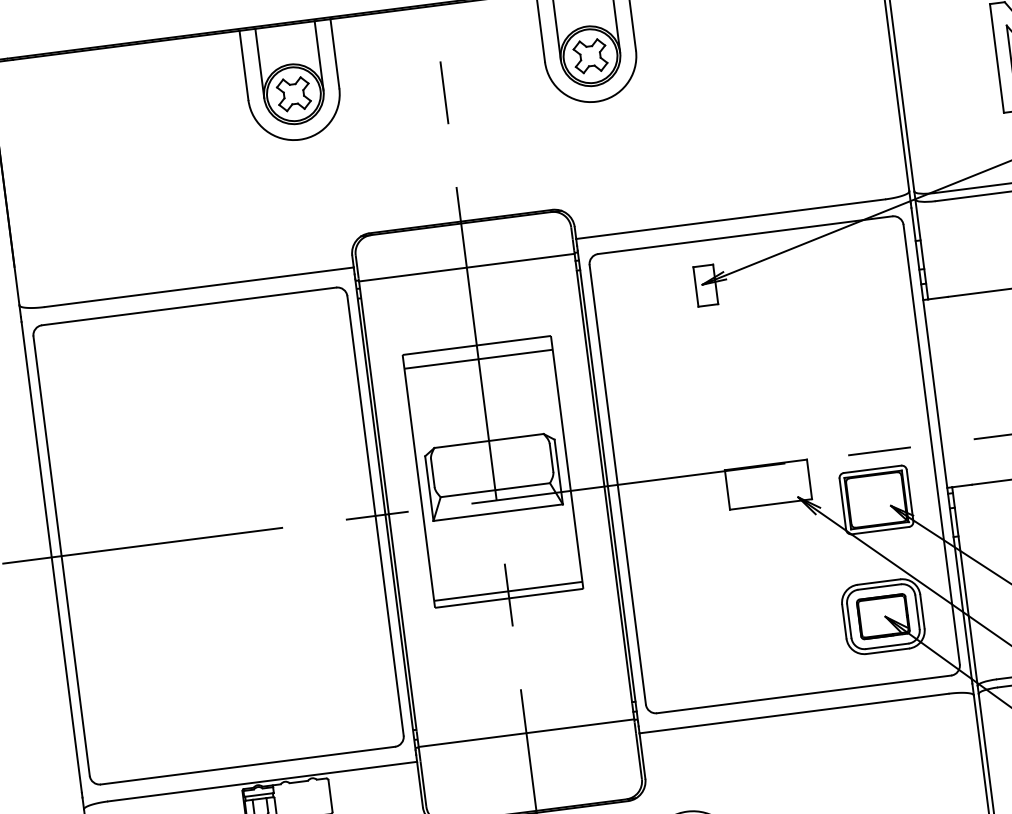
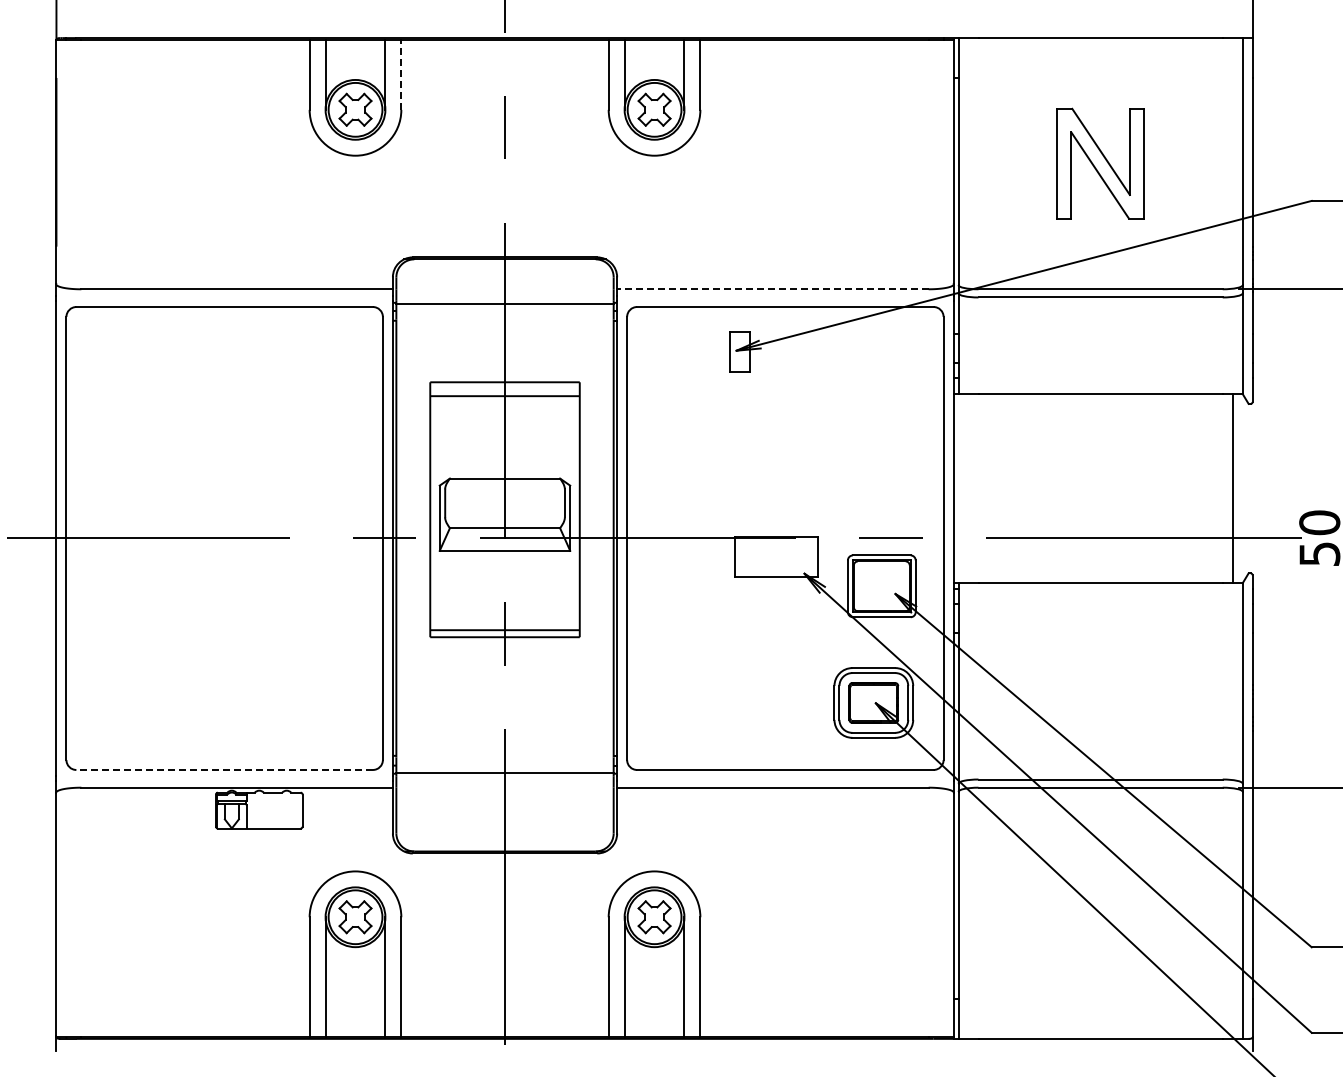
line: (335, 53) -> (401, 74), solid -> dashed
line: (730, 219) -> (772, 289), solid -> dashed
line: (247, 765) -> (224, 769), solid -> dashed

